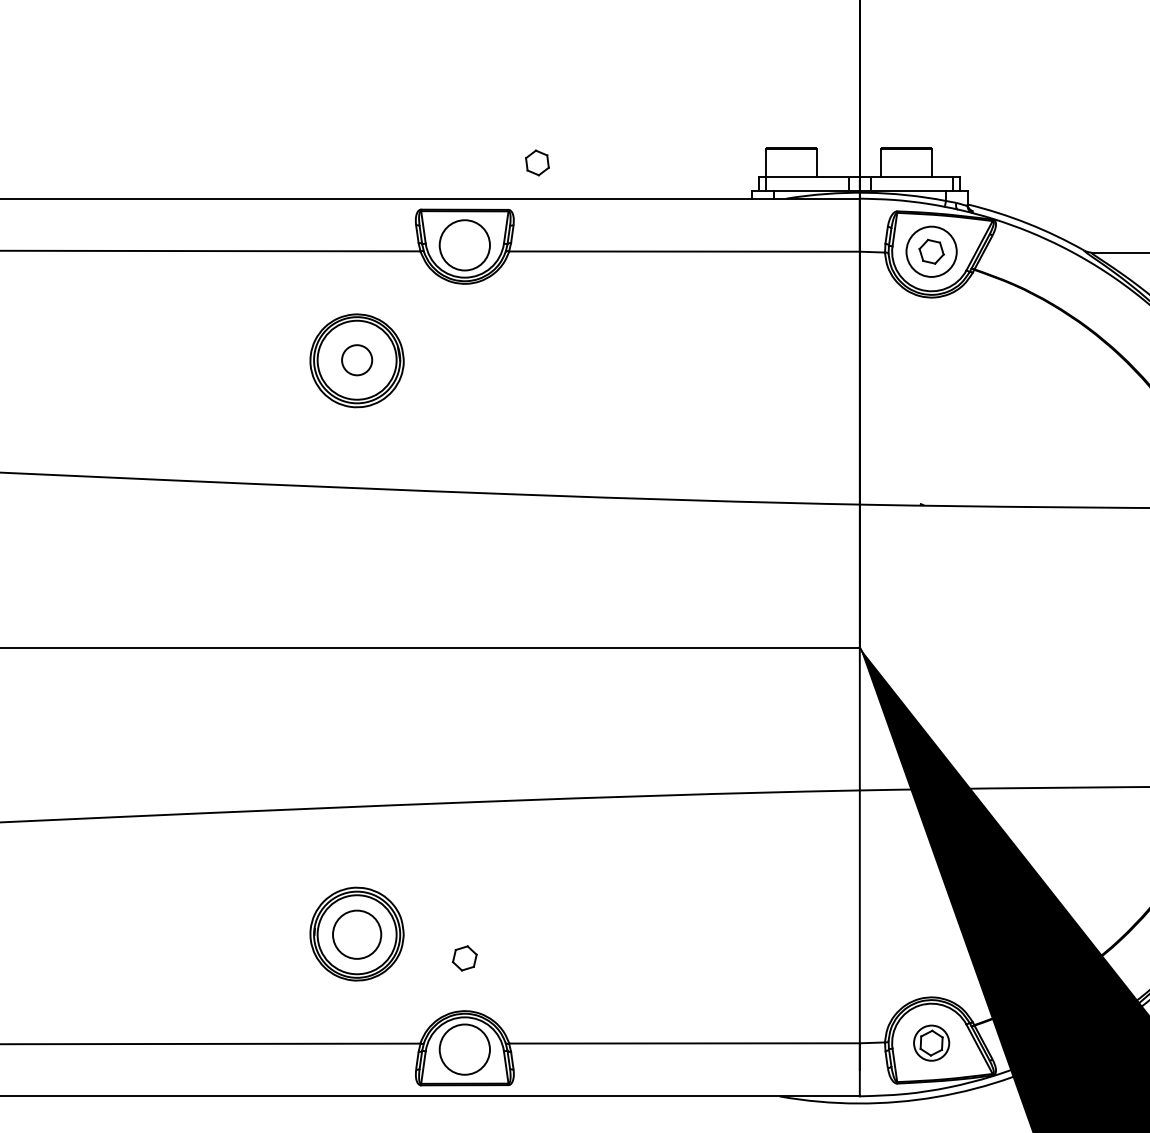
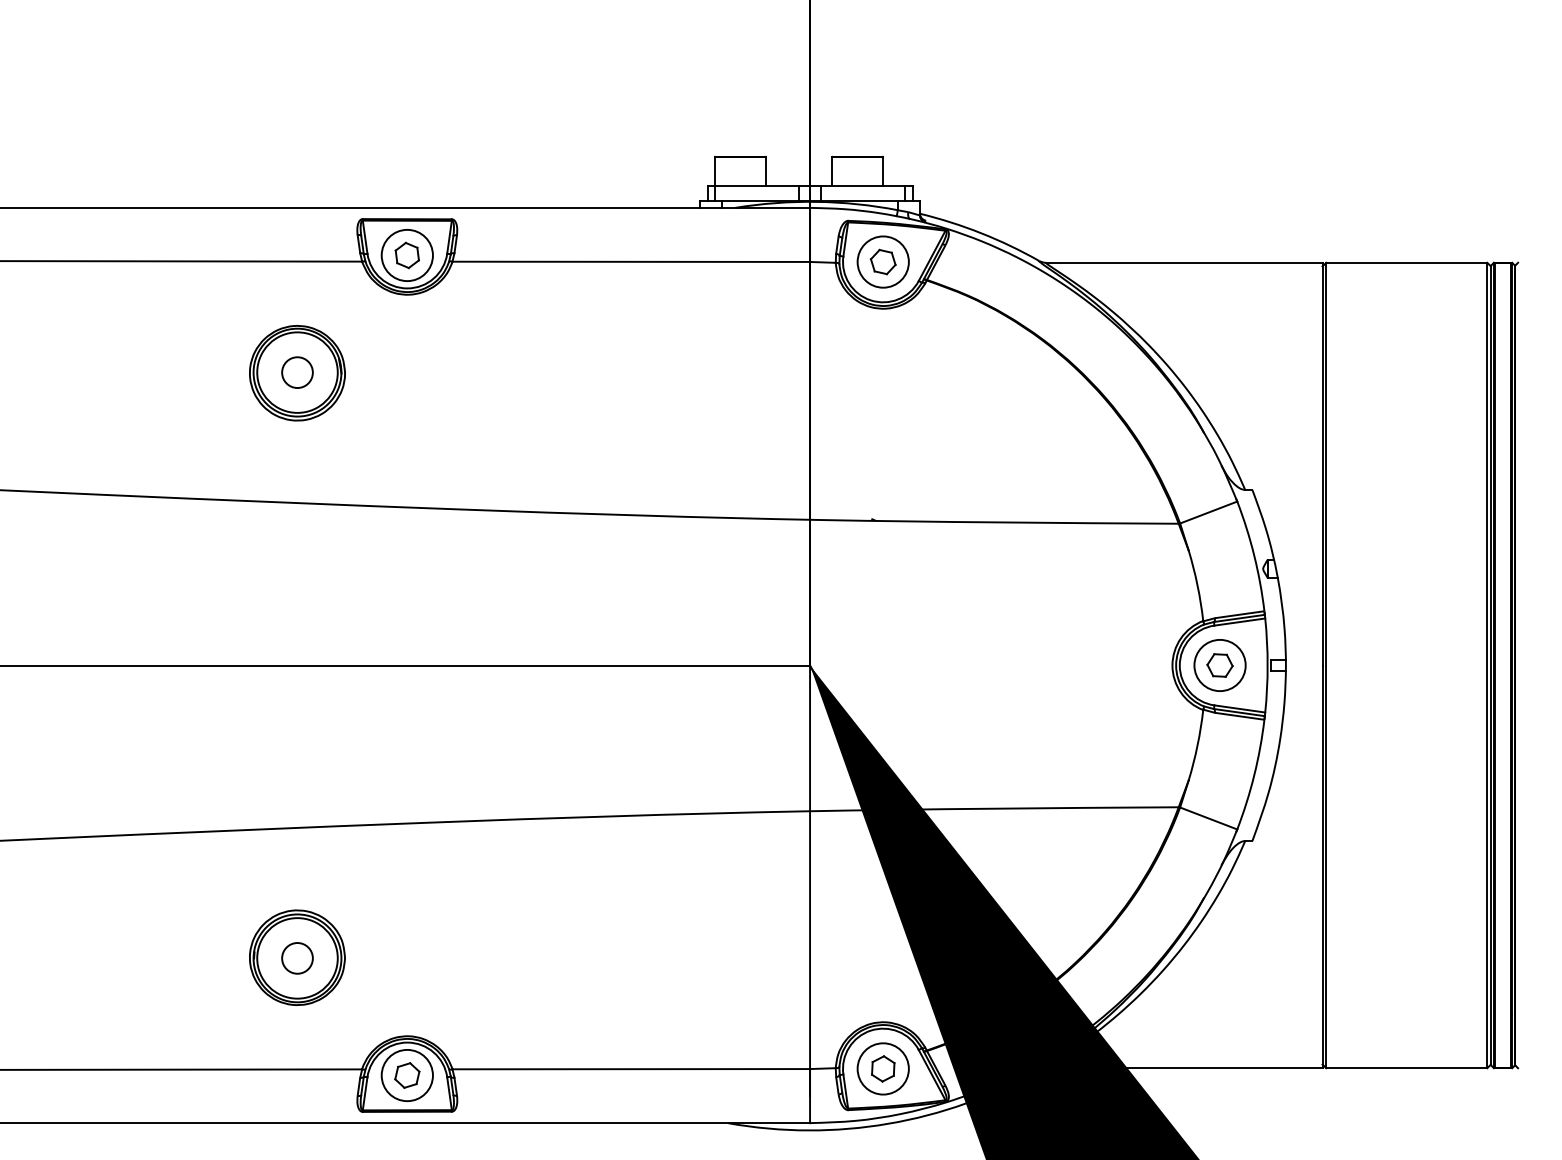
part: (536, 162) -> (406, 255), moved
circle: (357, 934) -> (297, 958), size x0.62
part: (465, 958) -> (407, 1075), moved
circle: (930, 1042) -> (882, 1068), size x1.43

